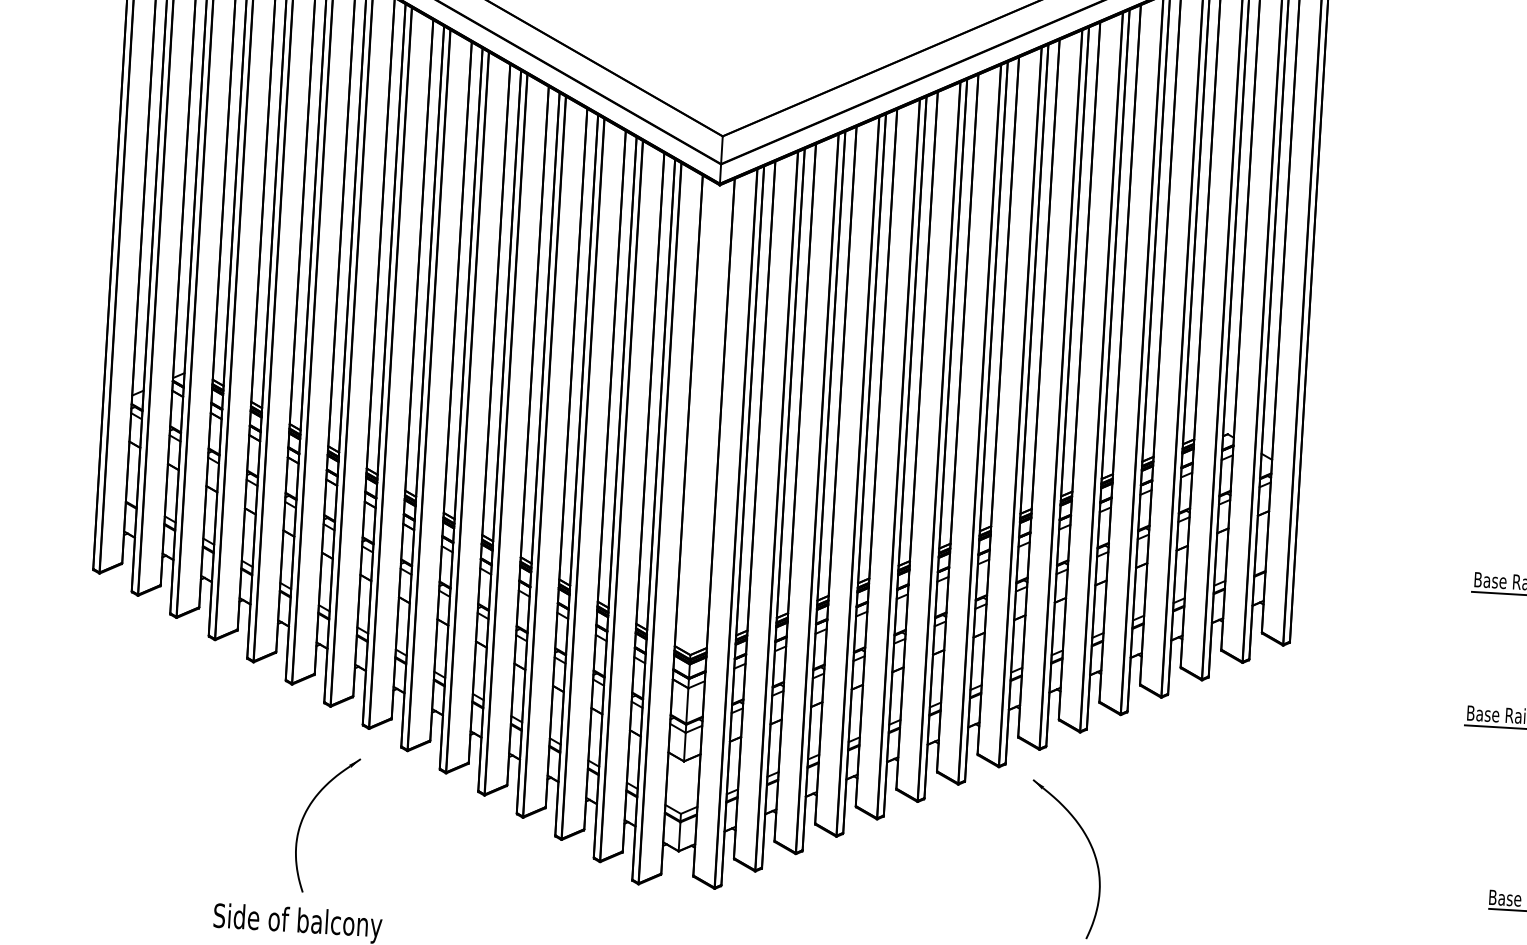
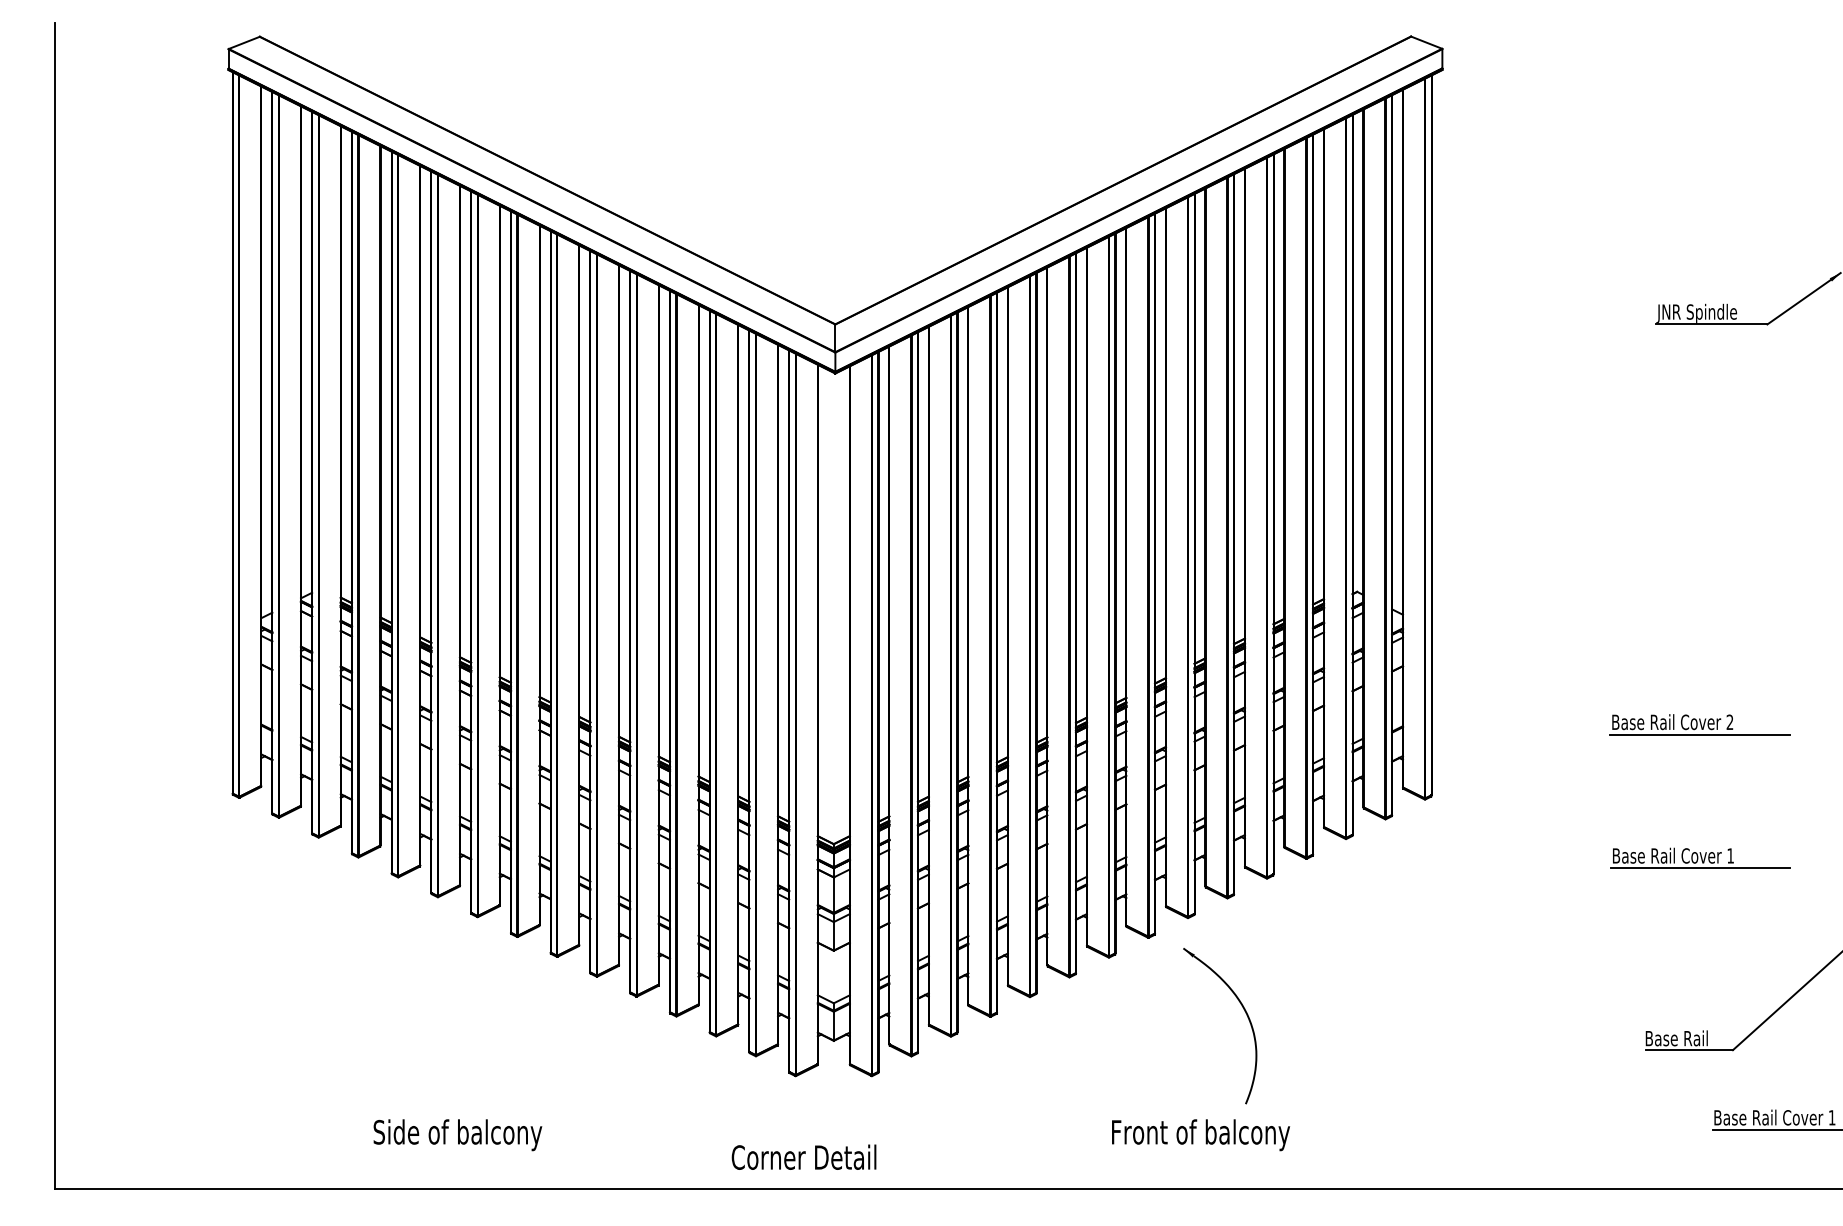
part: (305, 814) -> (459, 1026), removed

